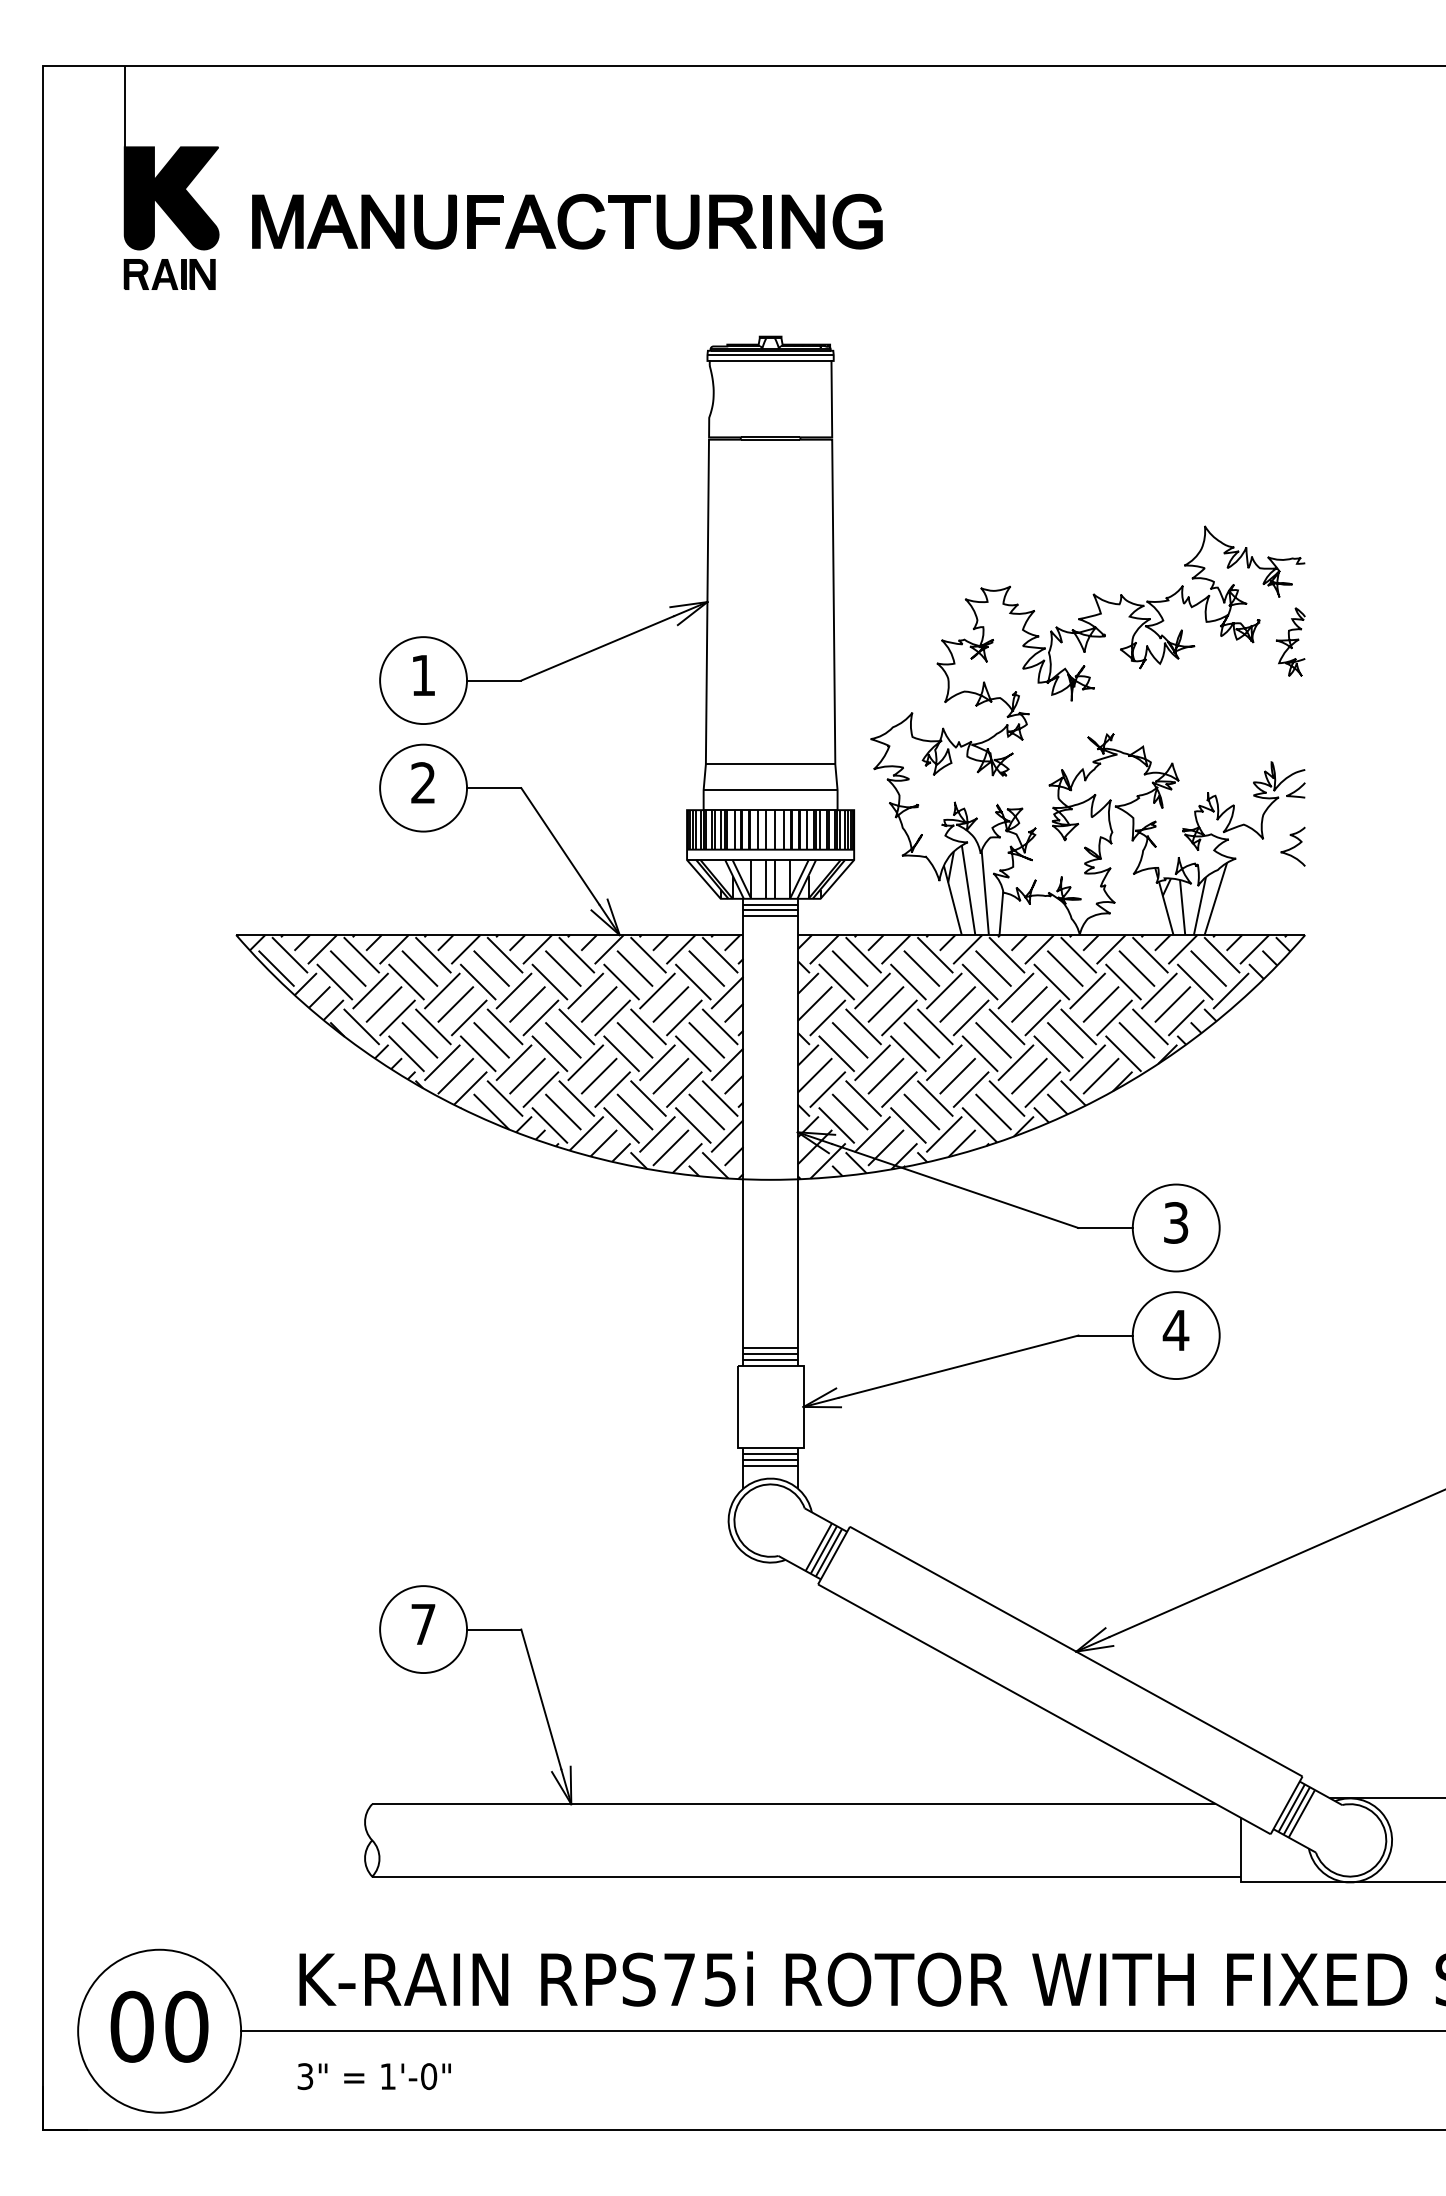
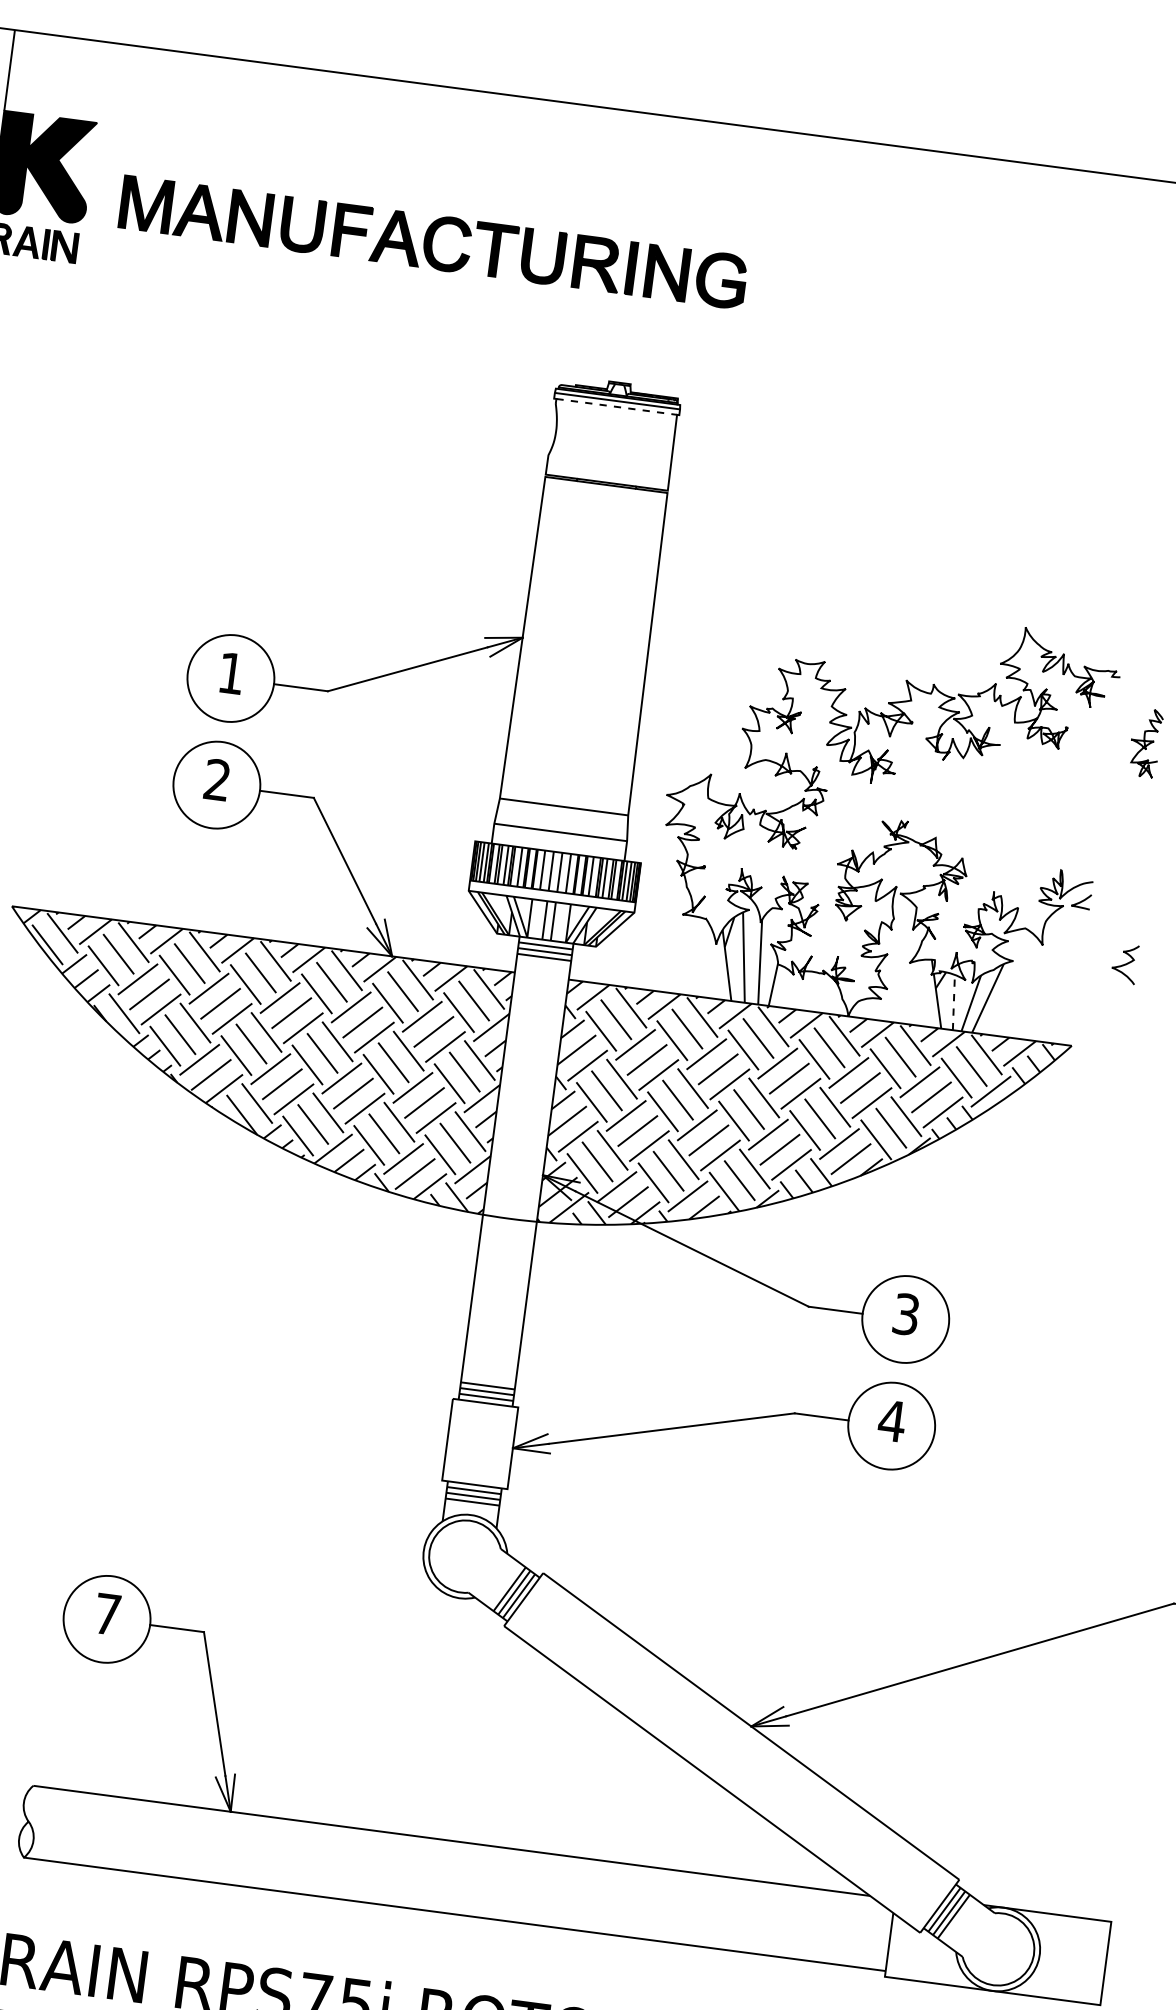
line: (770, 360) -> (616, 406), solid -> dashed
curve: (1290, 641) -> (1145, 742), moved
curve: (1293, 846) -> (1125, 963), moved
line: (1182, 907) -> (953, 1002), solid -> dashed

